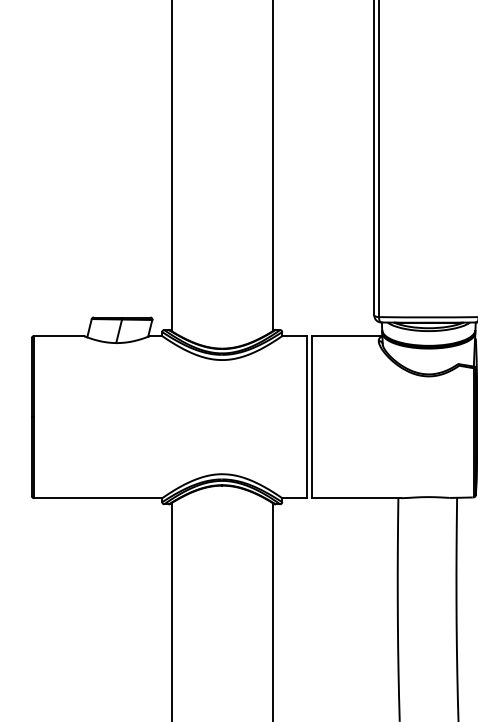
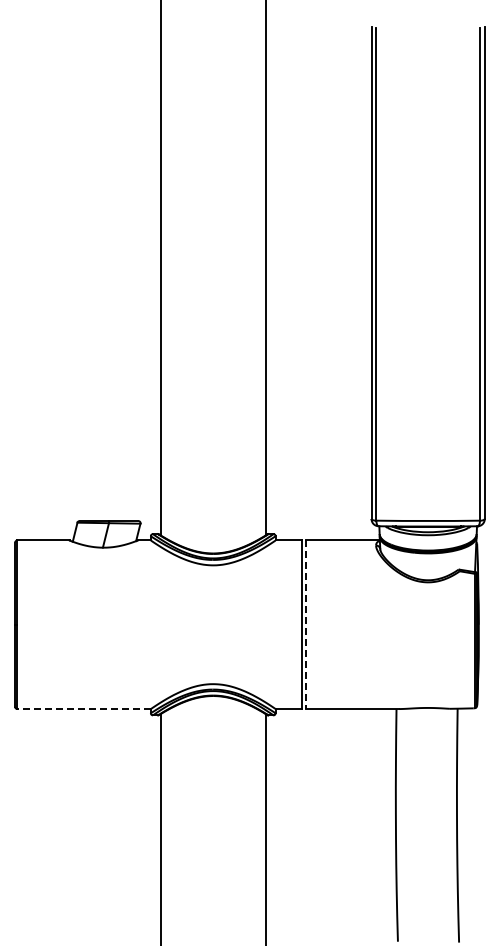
line: (311, 417) -> (306, 625), solid -> dashed
line: (98, 498) -> (84, 709), solid -> dashed

